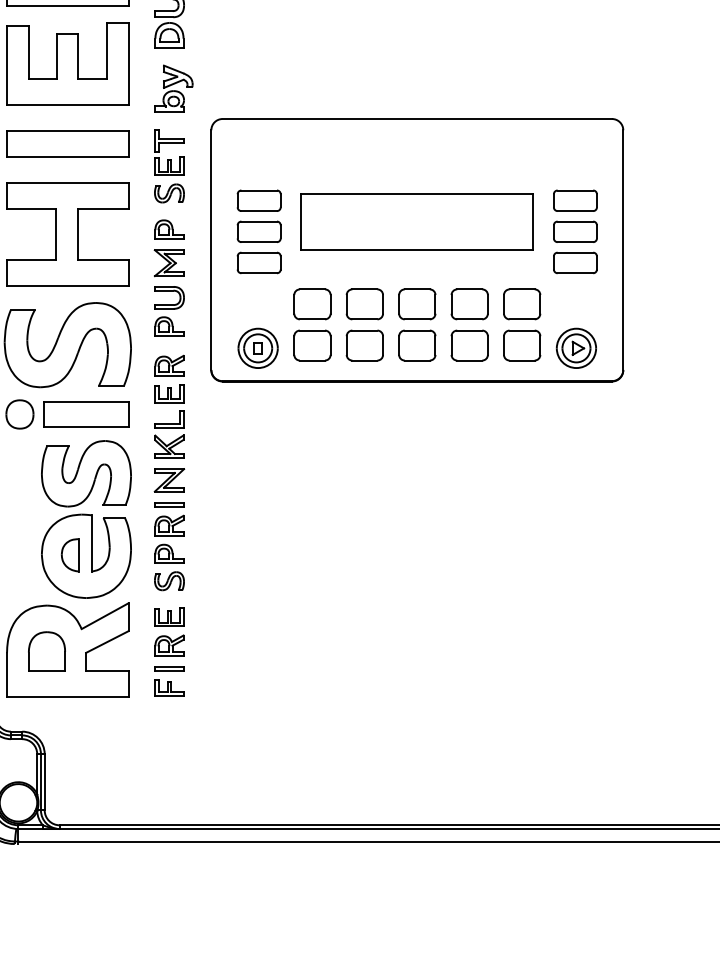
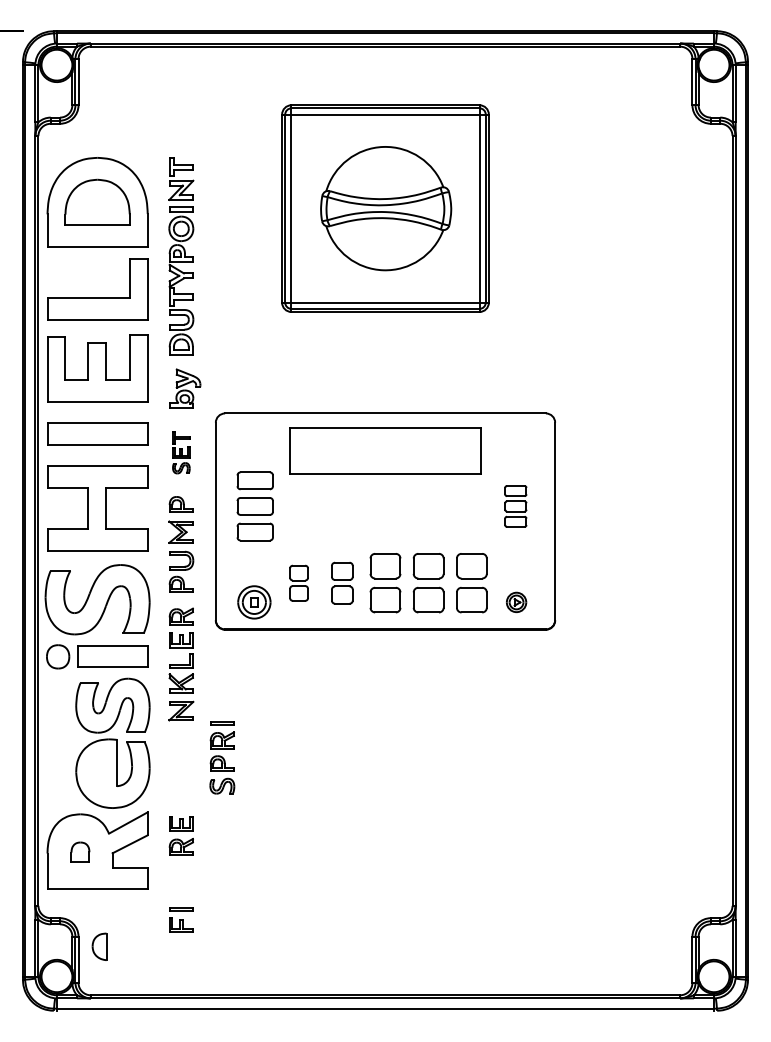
part: (169, 166) -> (181, 452), size x0.7
part: (417, 221) -> (385, 450), moved
part: (575, 231) -> (515, 506), size x0.6
part: (311, 325) -> (298, 583), size x0.6
part: (365, 325) -> (342, 583), size x0.7
part: (576, 348) -> (516, 602), size x0.6
part: (169, 546) -> (222, 757), moved
part: (70, 554) -> (99, 946), moved
part: (47, 650) -> (80, 851), size x0.6
part: (169, 681) -> (181, 919), moved

